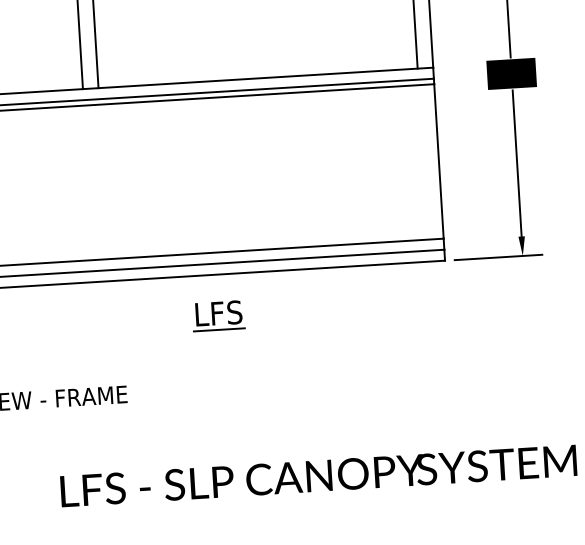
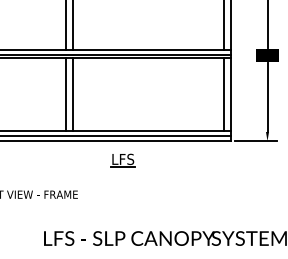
line: (423, 162) -> (223, 94), added
line: (104, 182) -> (73, 94), added
line: (87, 183) -> (65, 94), added

